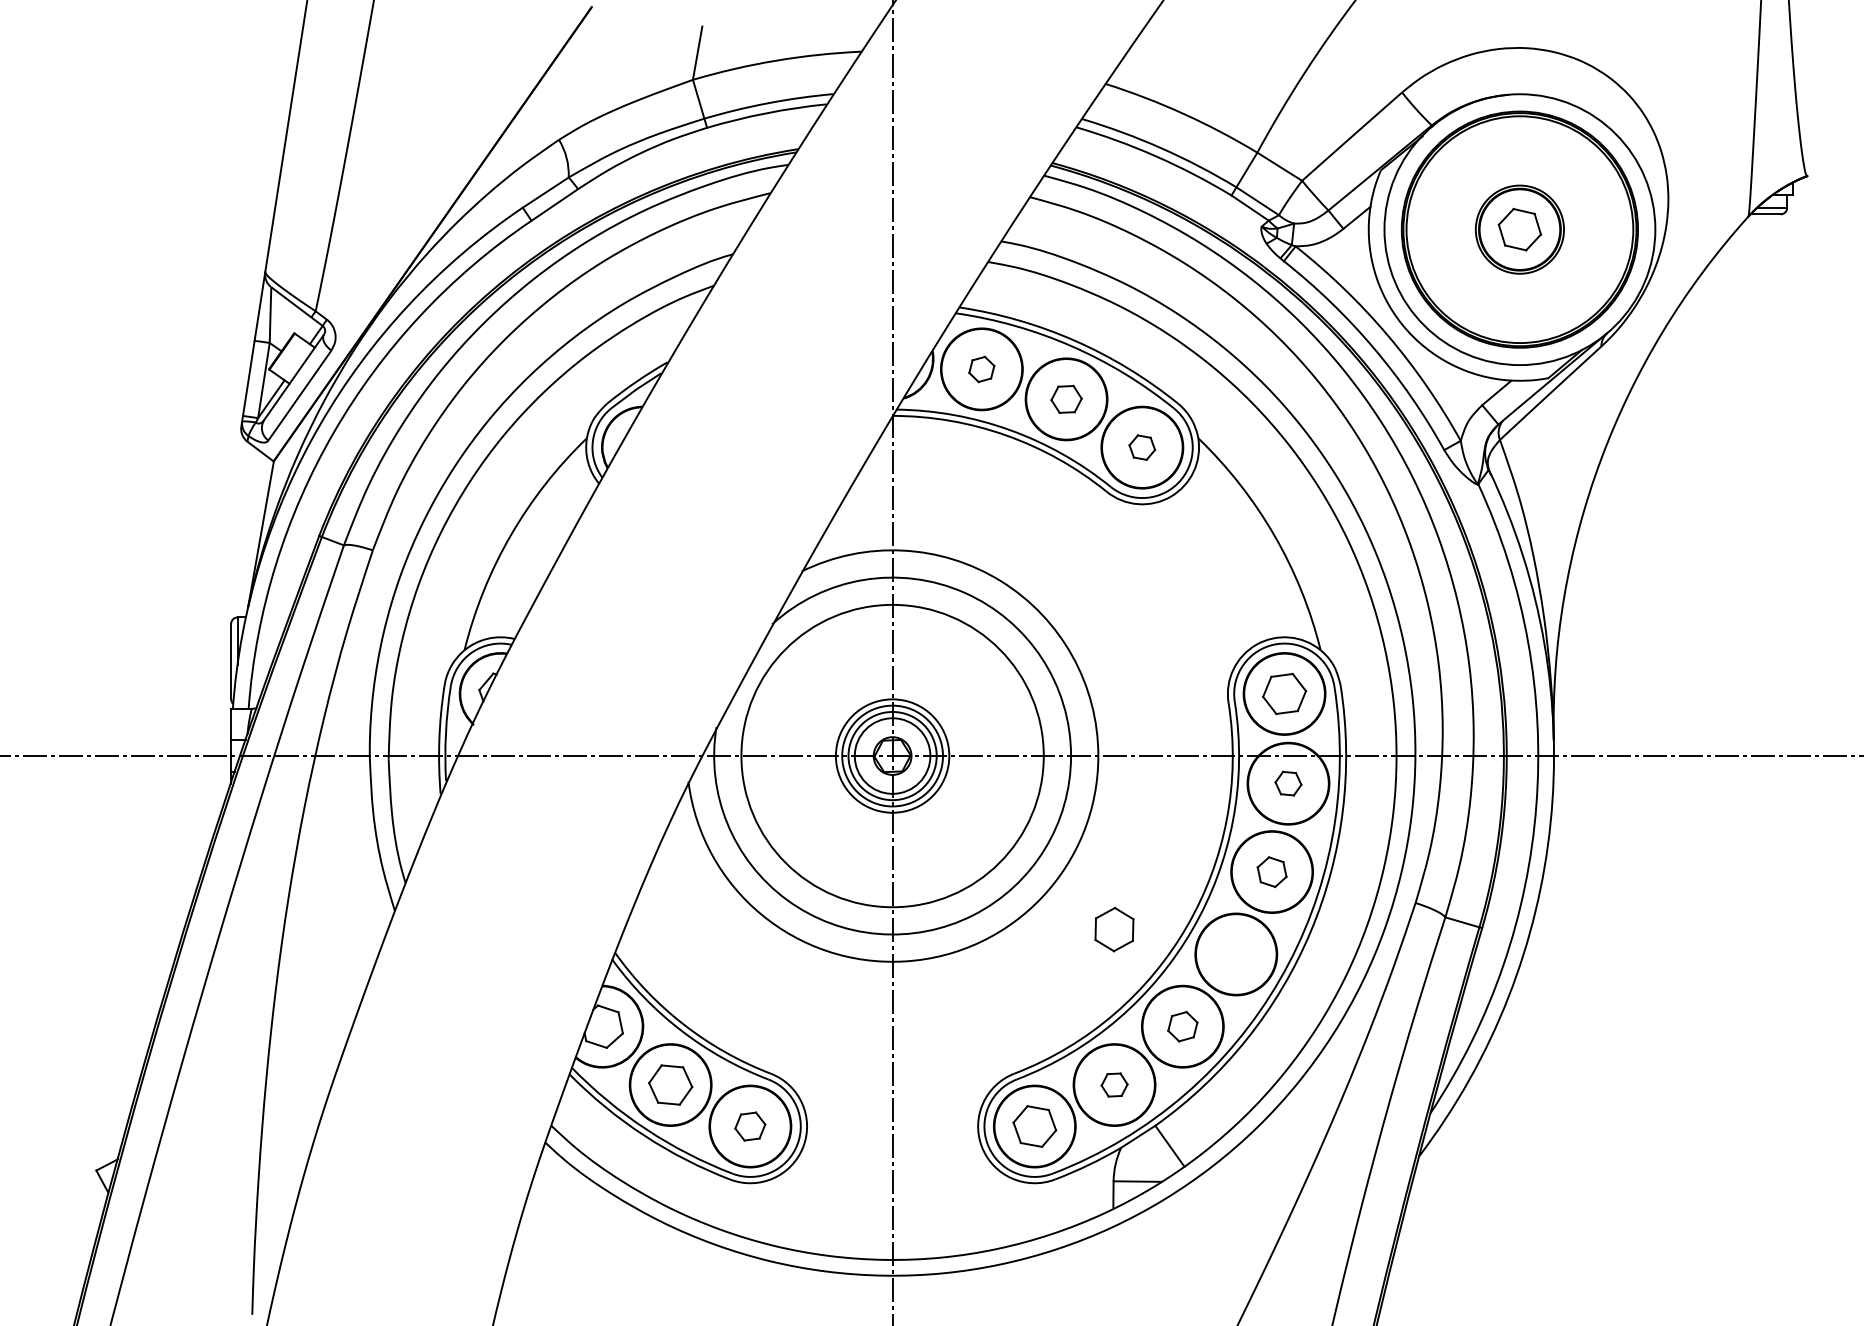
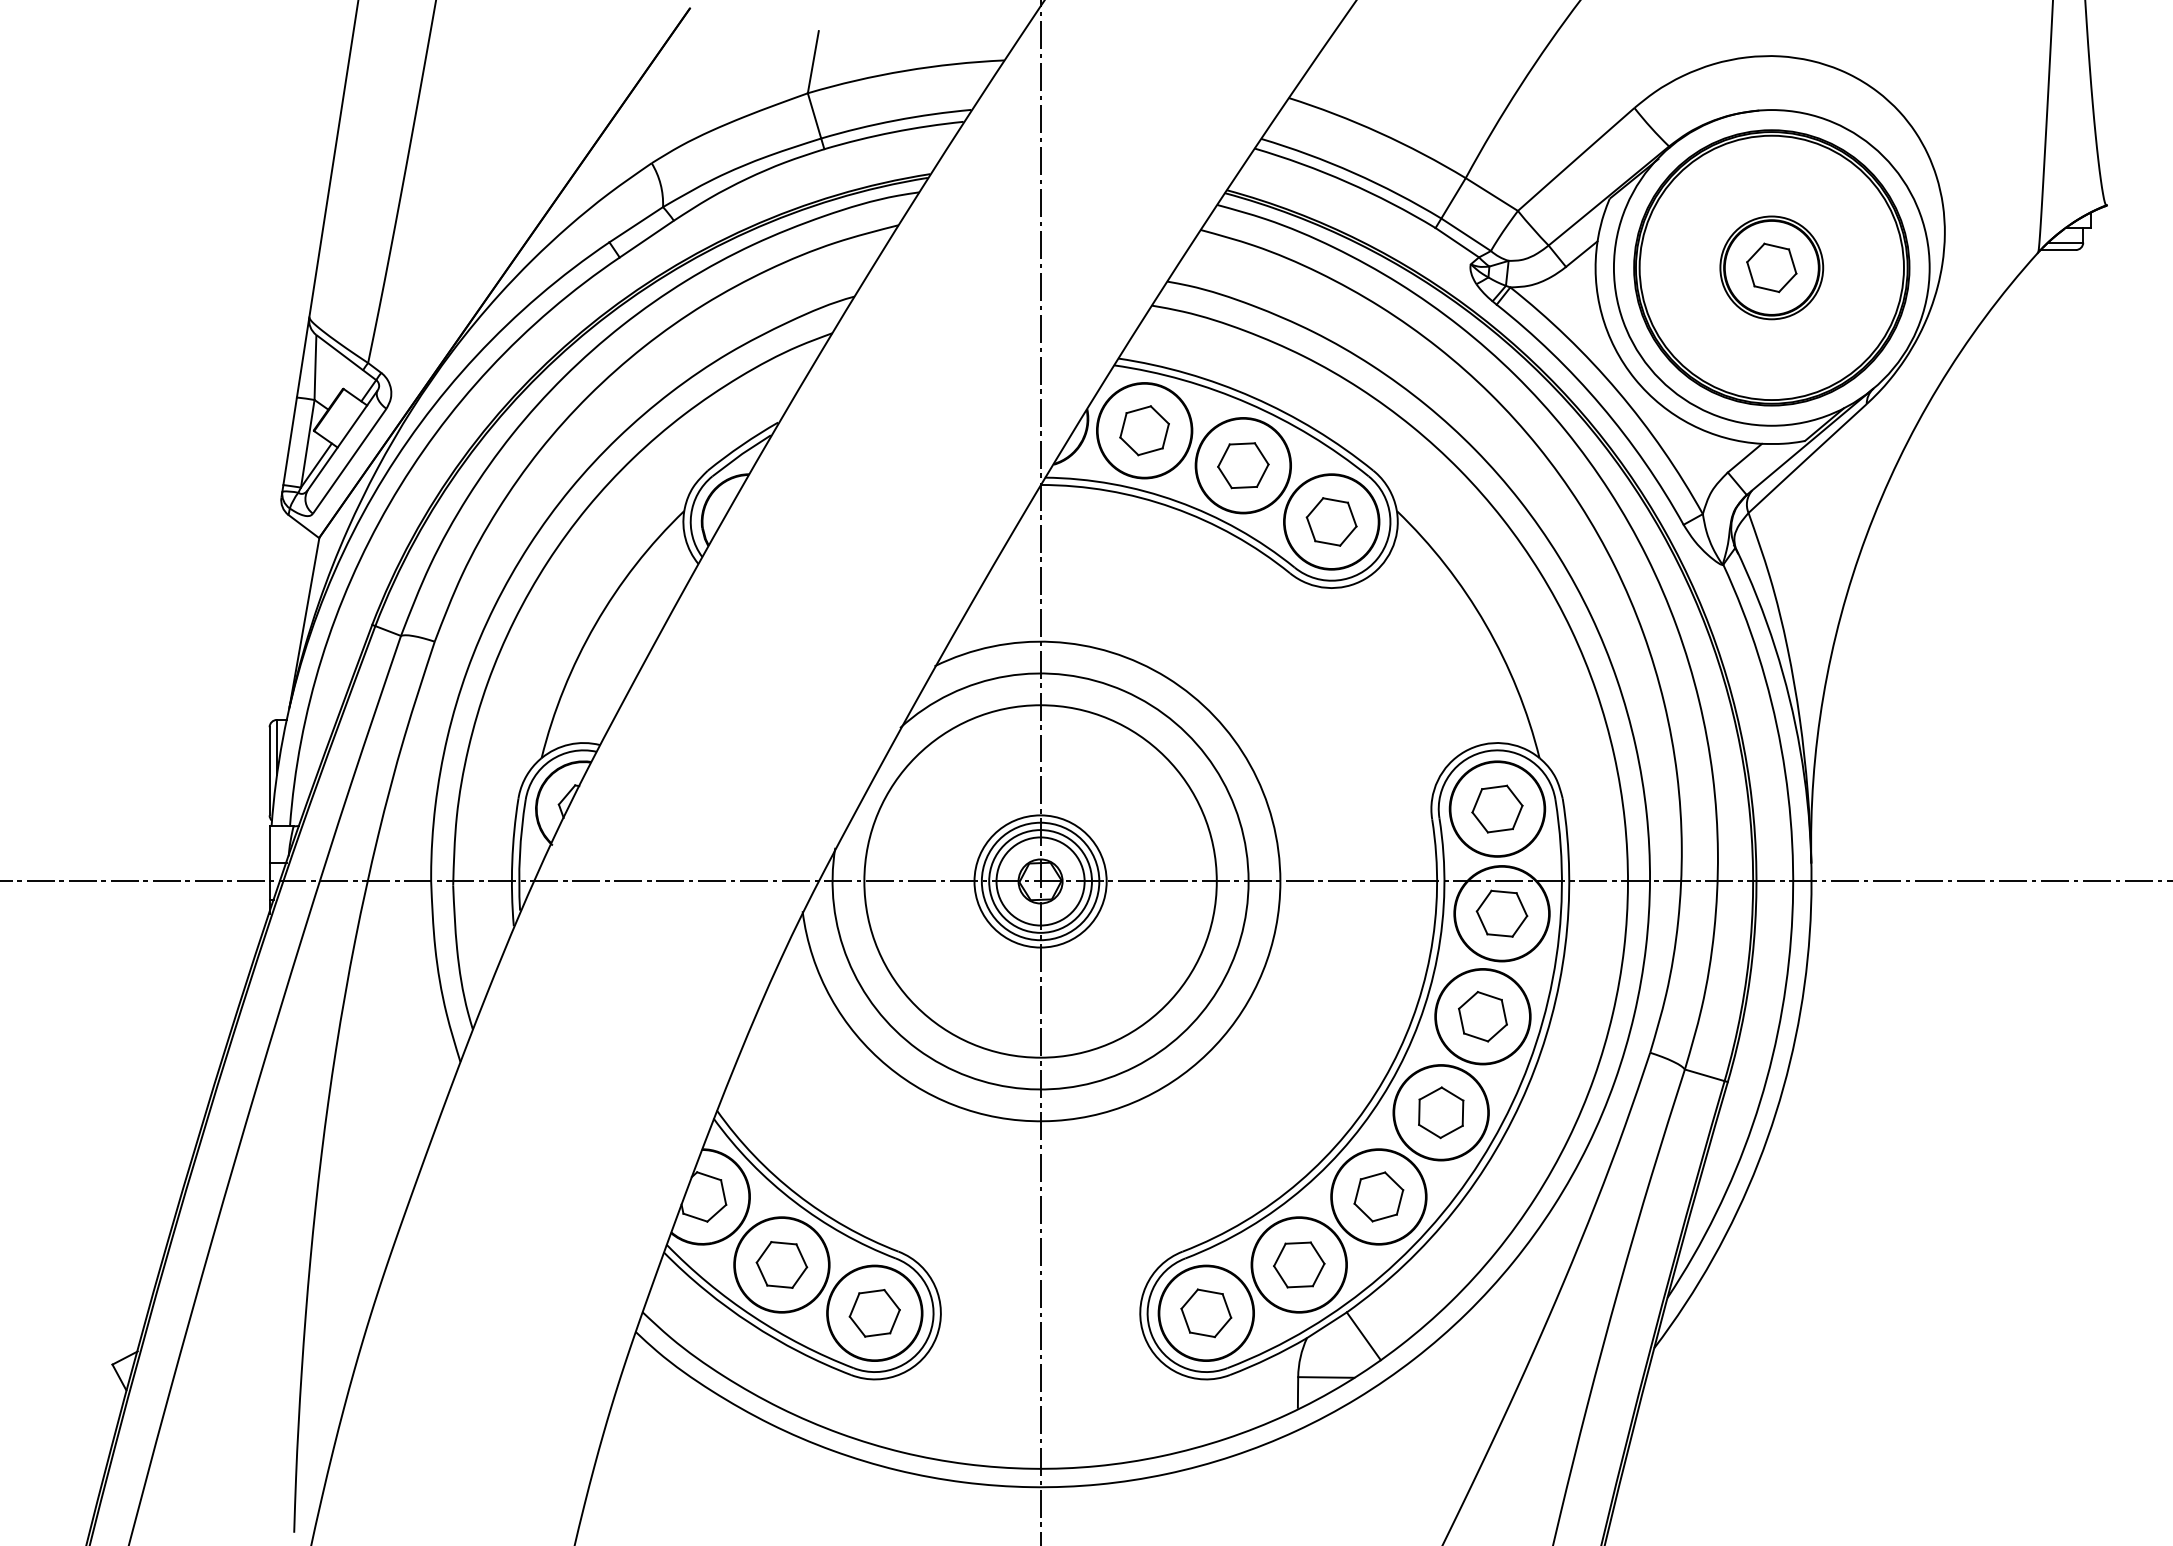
part: (981, 369) -> (1144, 430), size x1.67
part: (1066, 399) -> (1243, 465), size x1.43
part: (1142, 447) -> (1331, 521), size x1.67
part: (1288, 783) -> (1501, 913), size x1.67
part: (1271, 871) -> (1482, 1016), size x1.43
part: (1114, 929) -> (1441, 1112), moved
part: (1182, 1026) -> (1378, 1196), size x1.43
part: (1114, 1084) -> (1299, 1264), size x1.67
part: (750, 1126) -> (874, 1313), size x1.43

